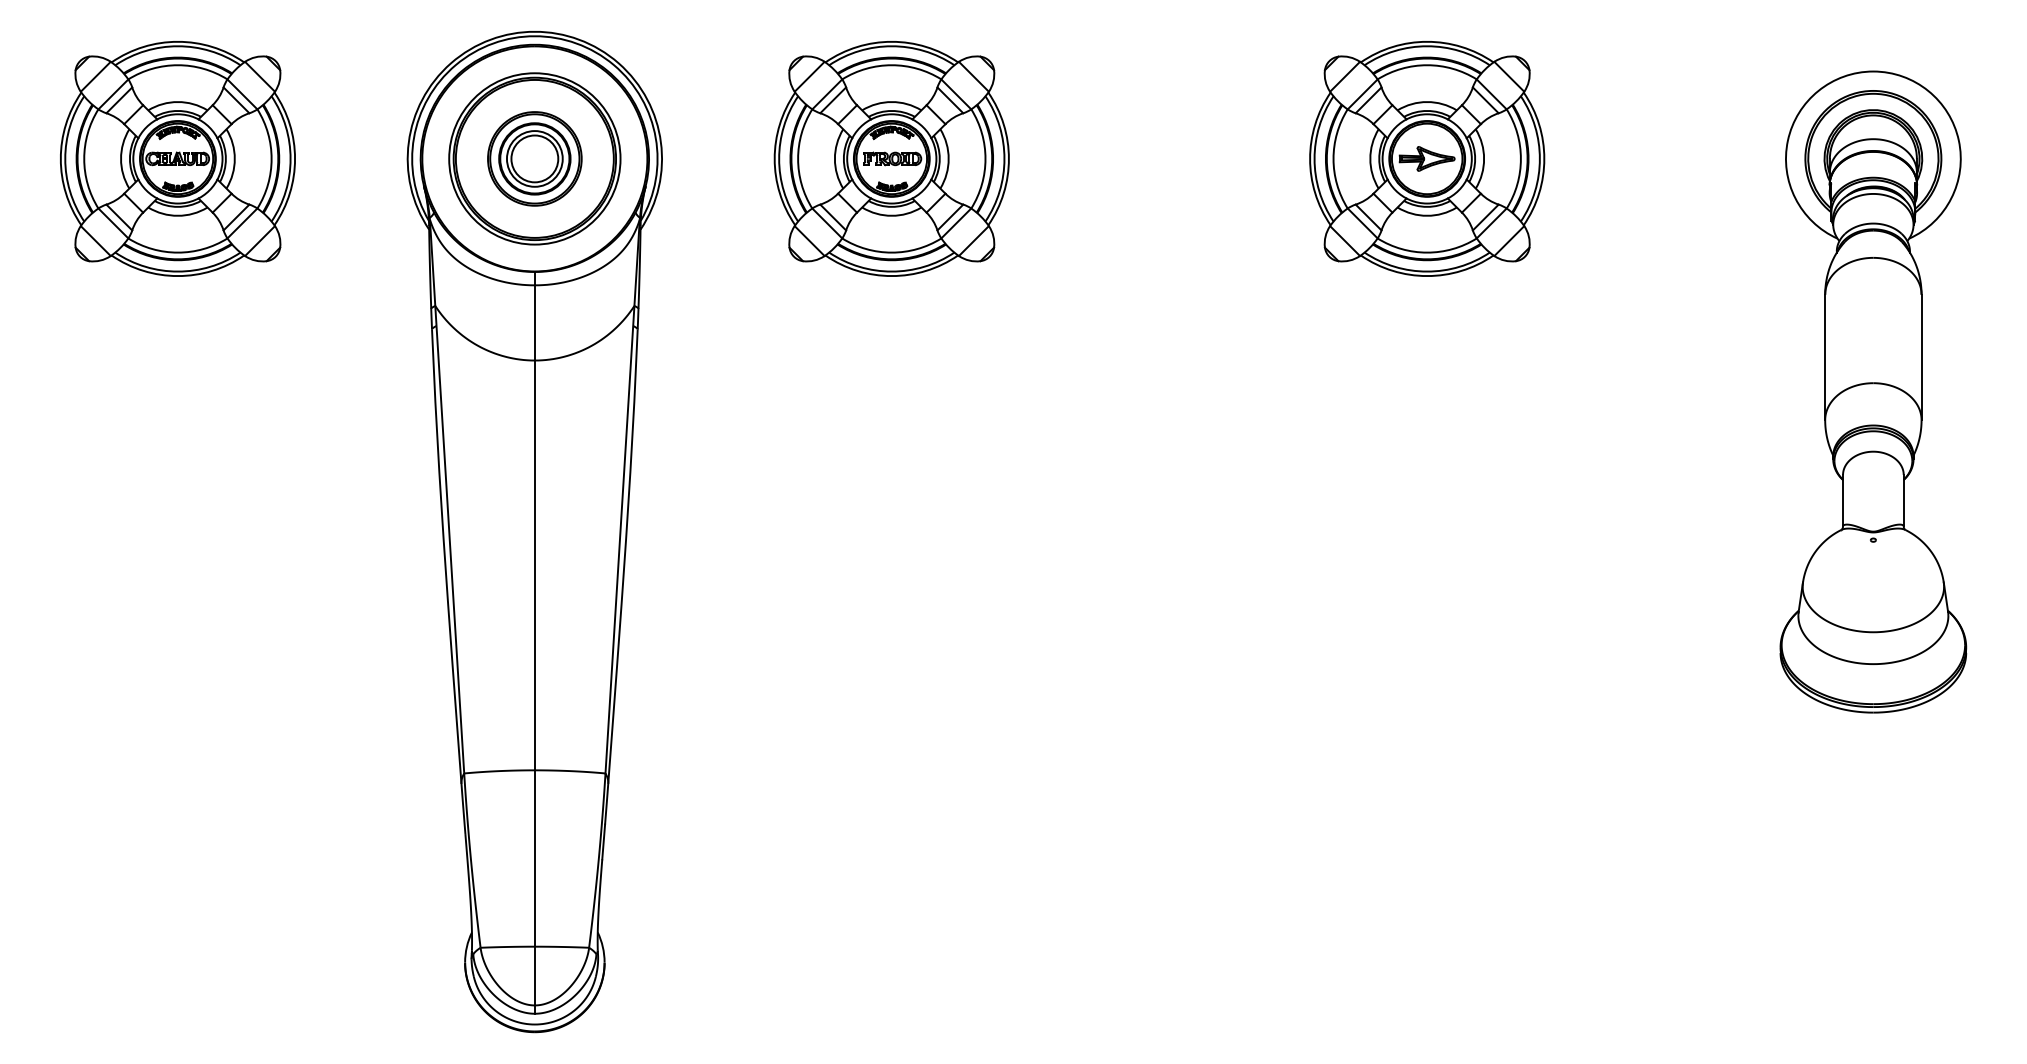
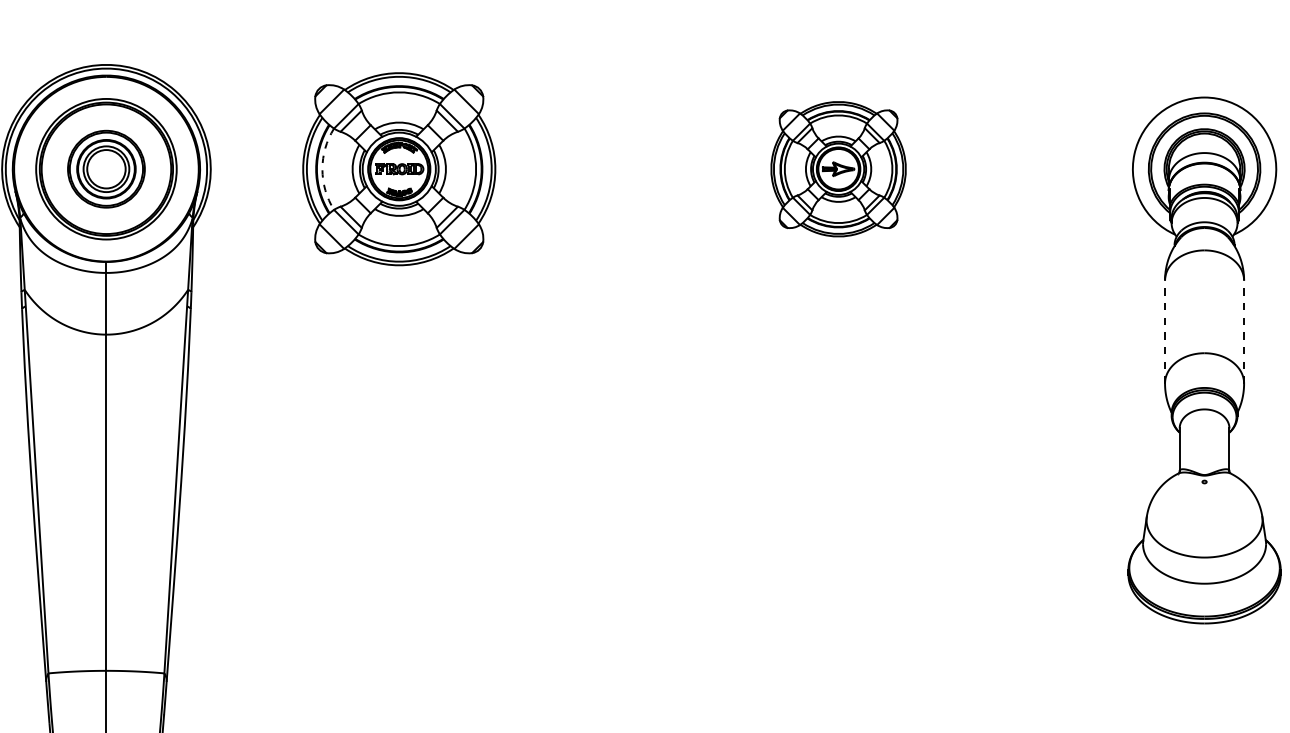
arc: (798, 158) -> (322, 168), solid -> dashed
part: (1427, 158) -> (838, 168), size x0.7
line: (1825, 357) -> (1165, 332), solid -> dashed
line: (1921, 357) -> (1244, 332), solid -> dashed

